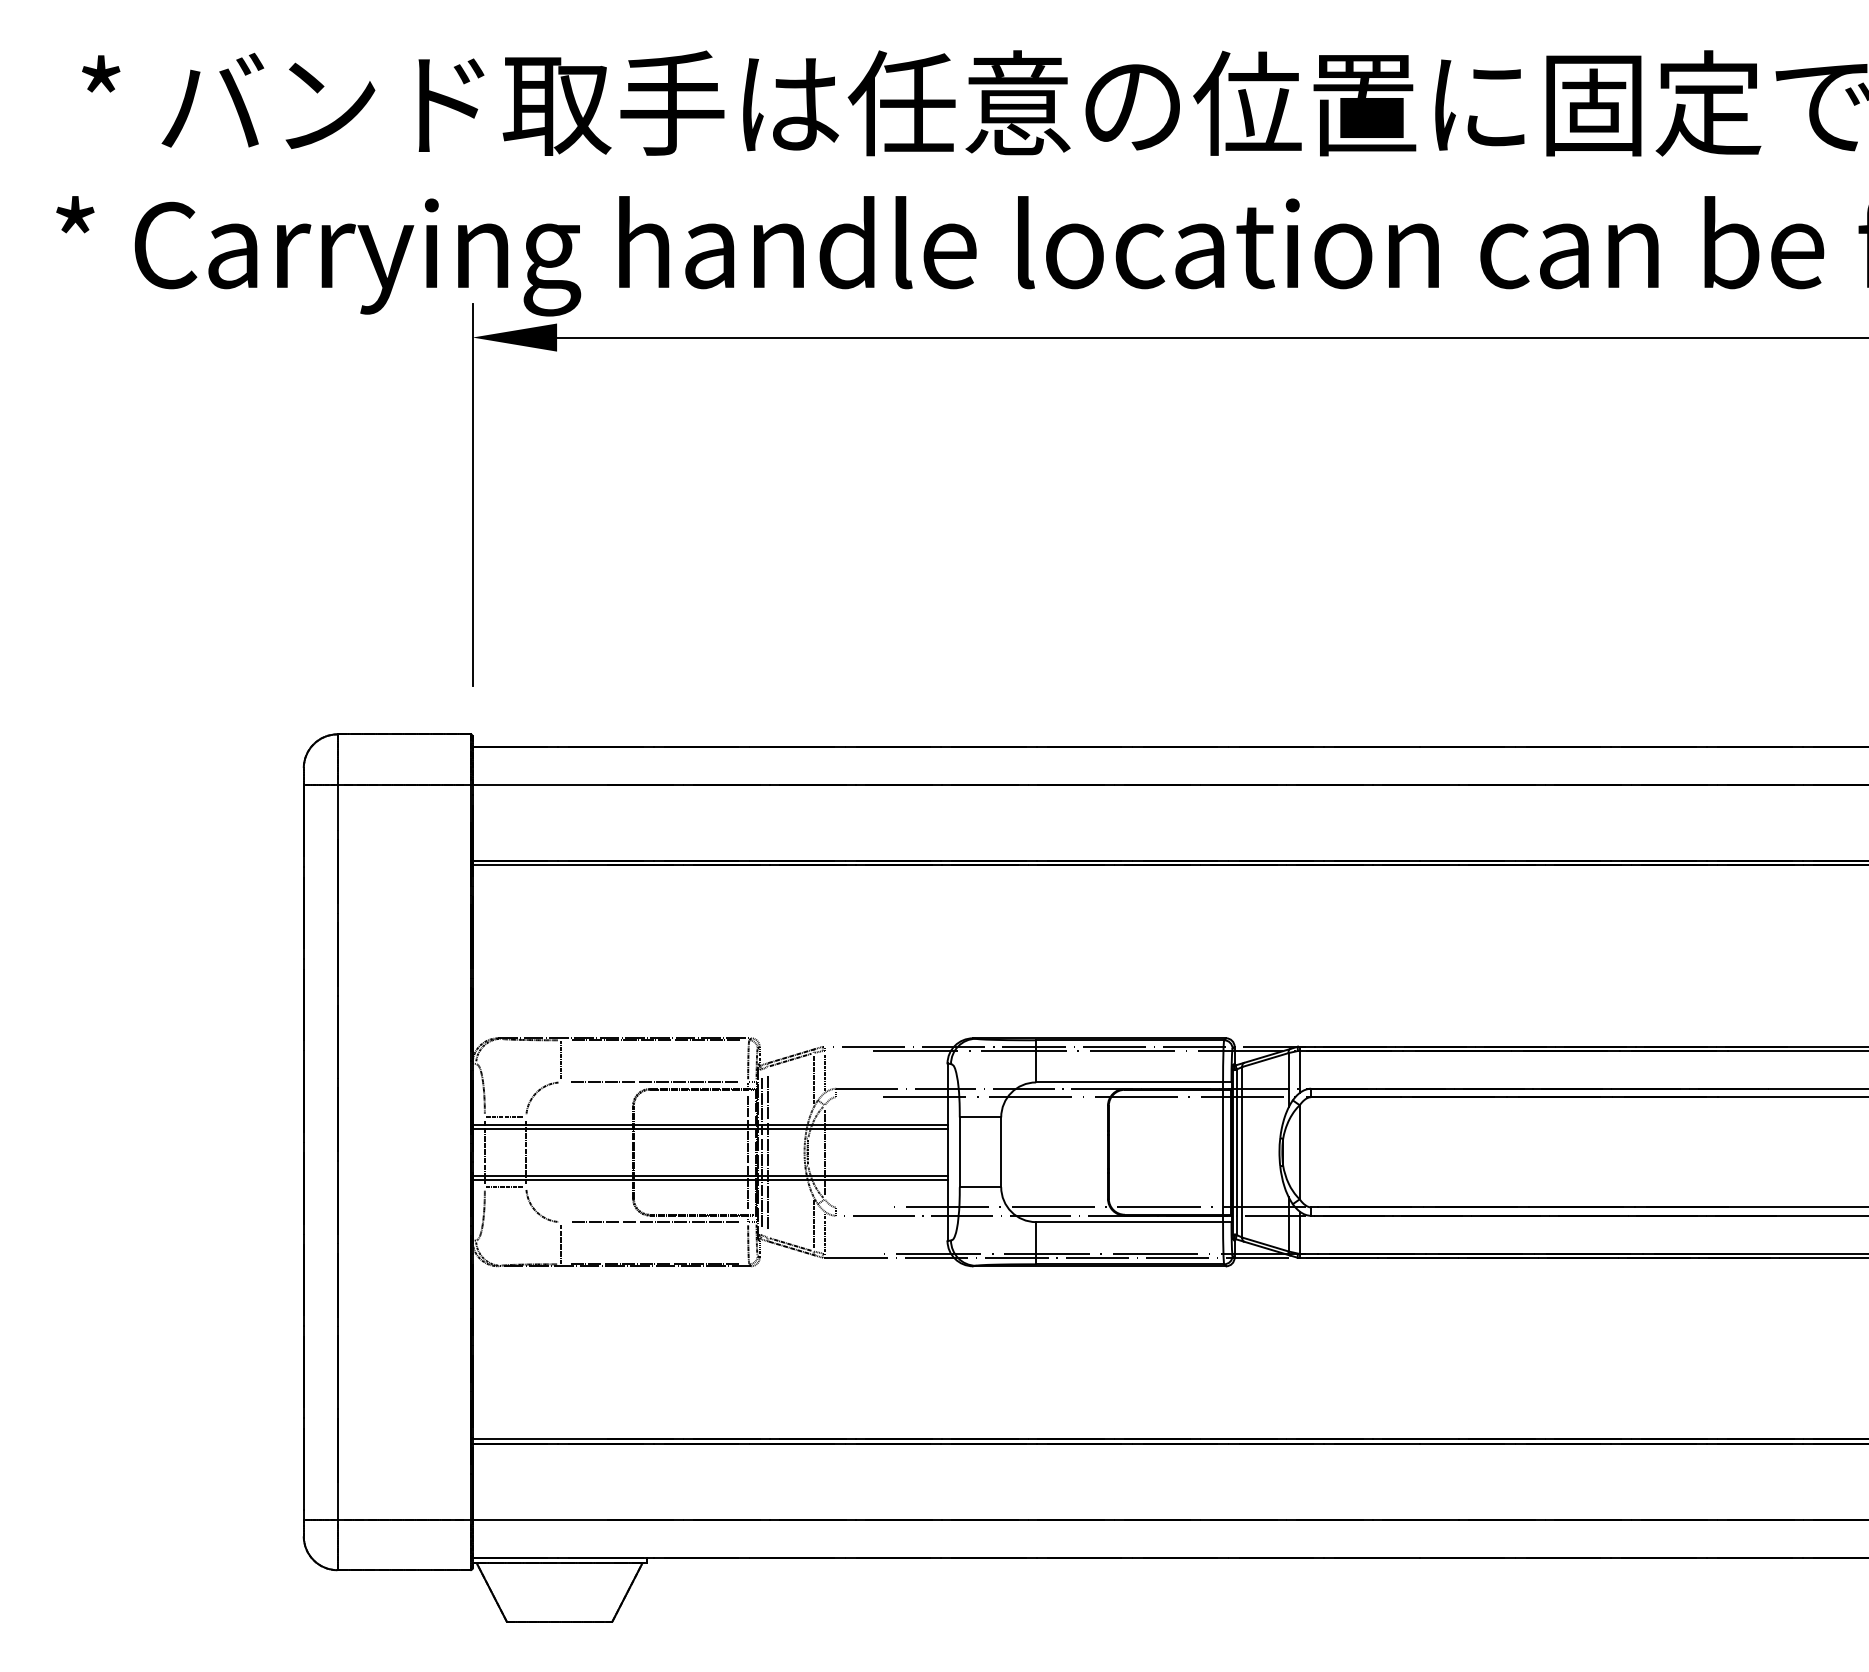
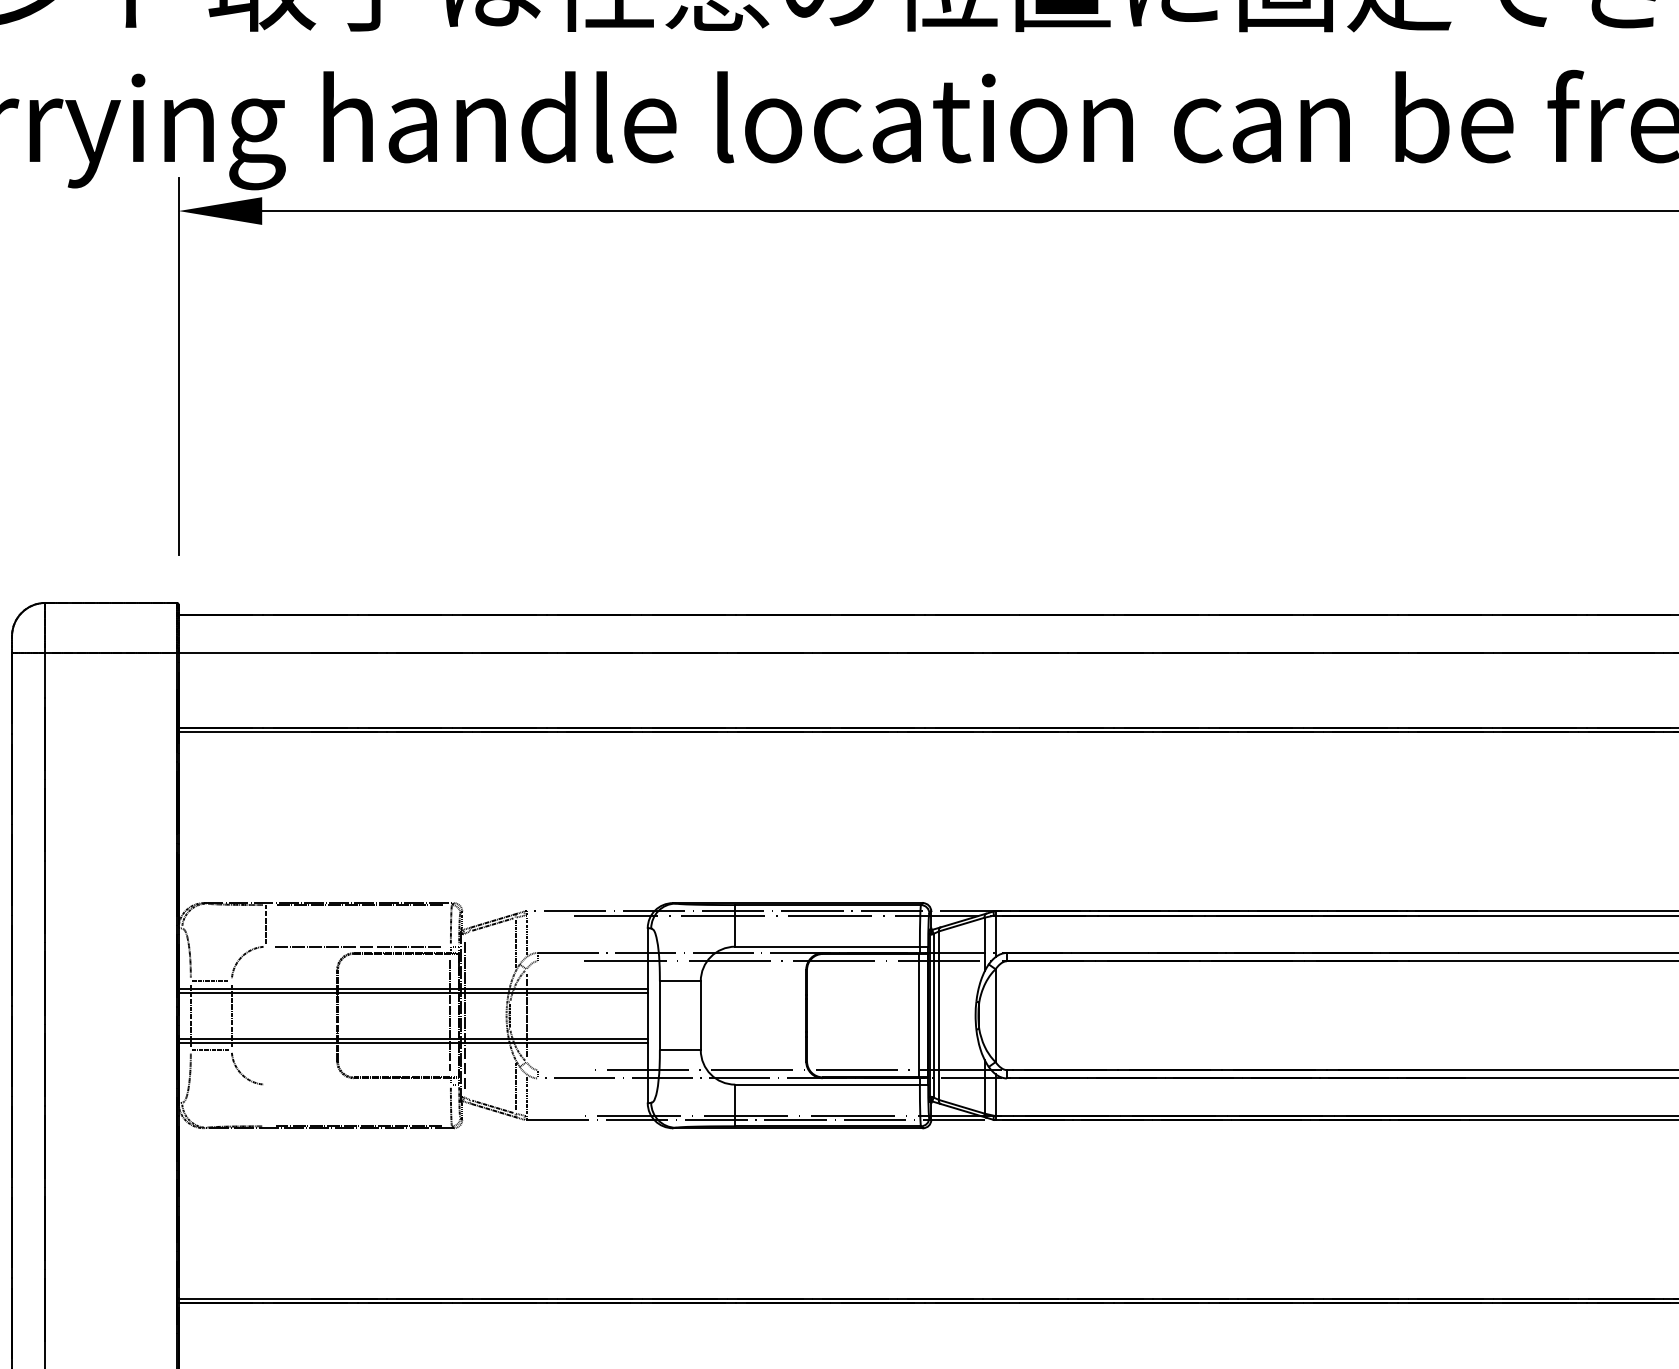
line: (767, 1152) -> (469, 1015), removed
line: (654, 1222) -> (358, 1085), removed
line: (561, 1244) -> (266, 1106), removed

